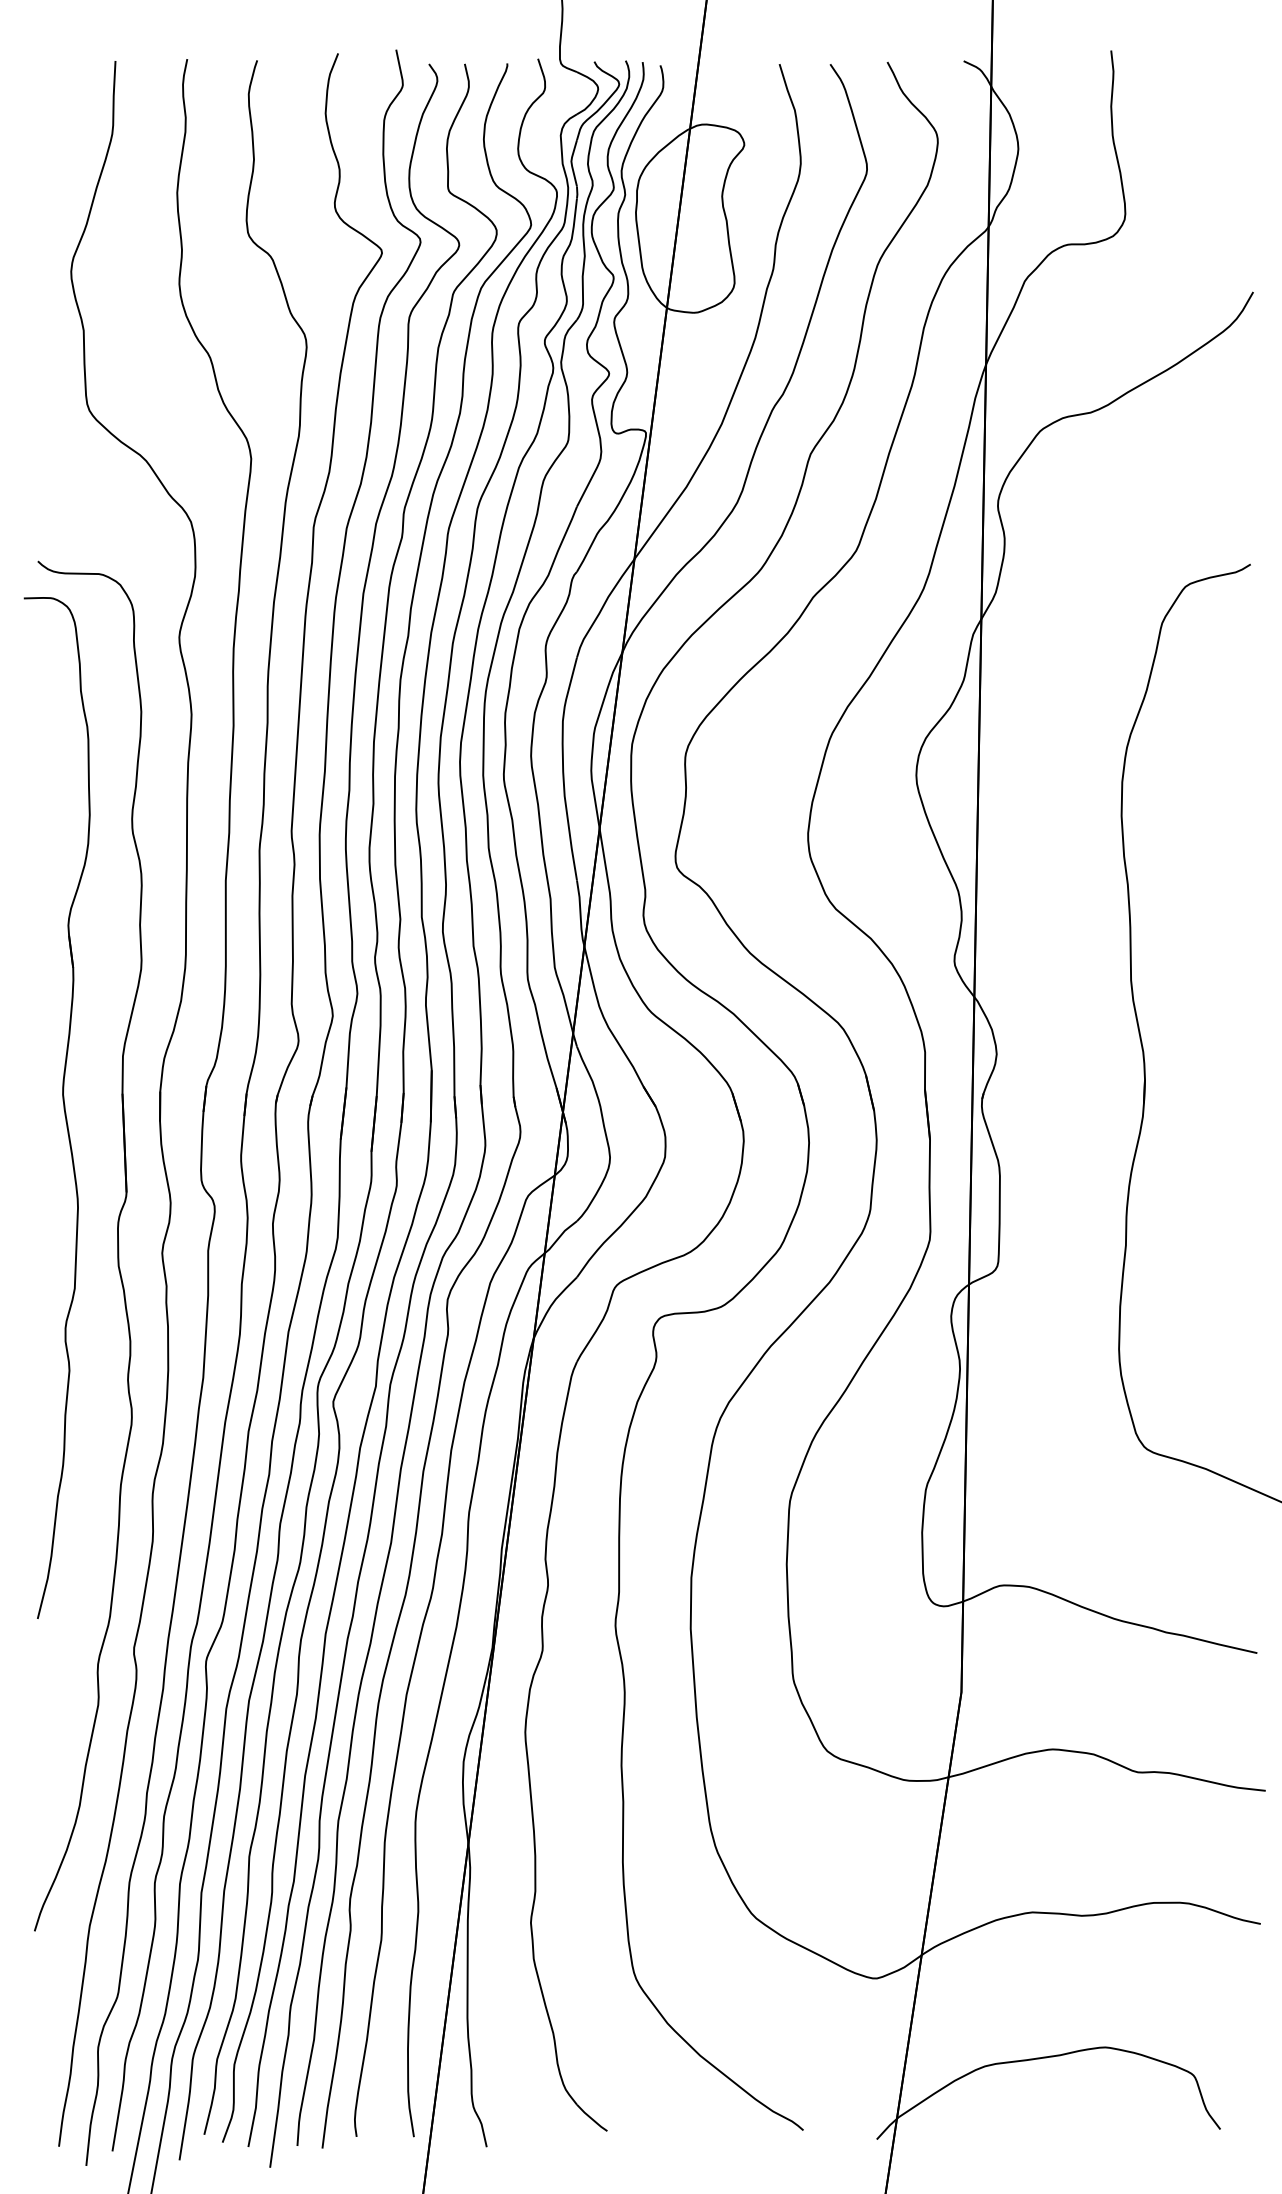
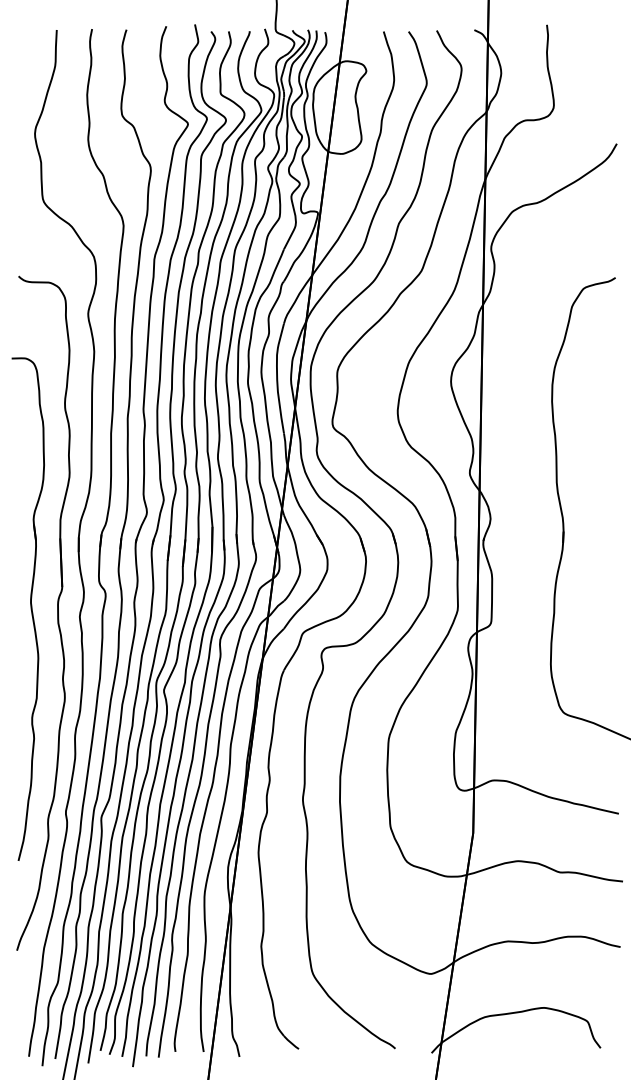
part: (55, 1106) -> (27, 608), moved

